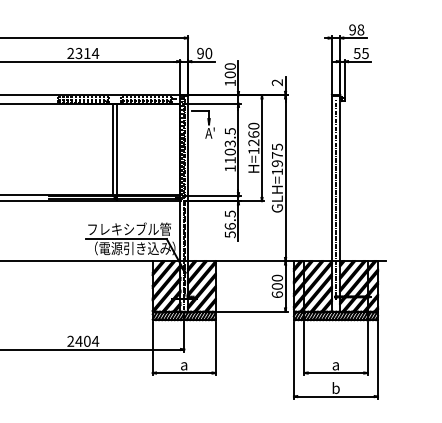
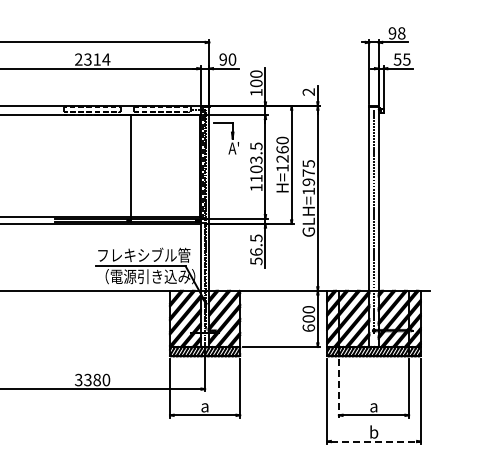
line: (112, 149) -> (125, 166), removed
text: (83, 340) -> (92, 379), 2404 -> 3380
line: (304, 348) -> (338, 388), solid -> dashed
line: (336, 396) -> (374, 441), solid -> dashed

